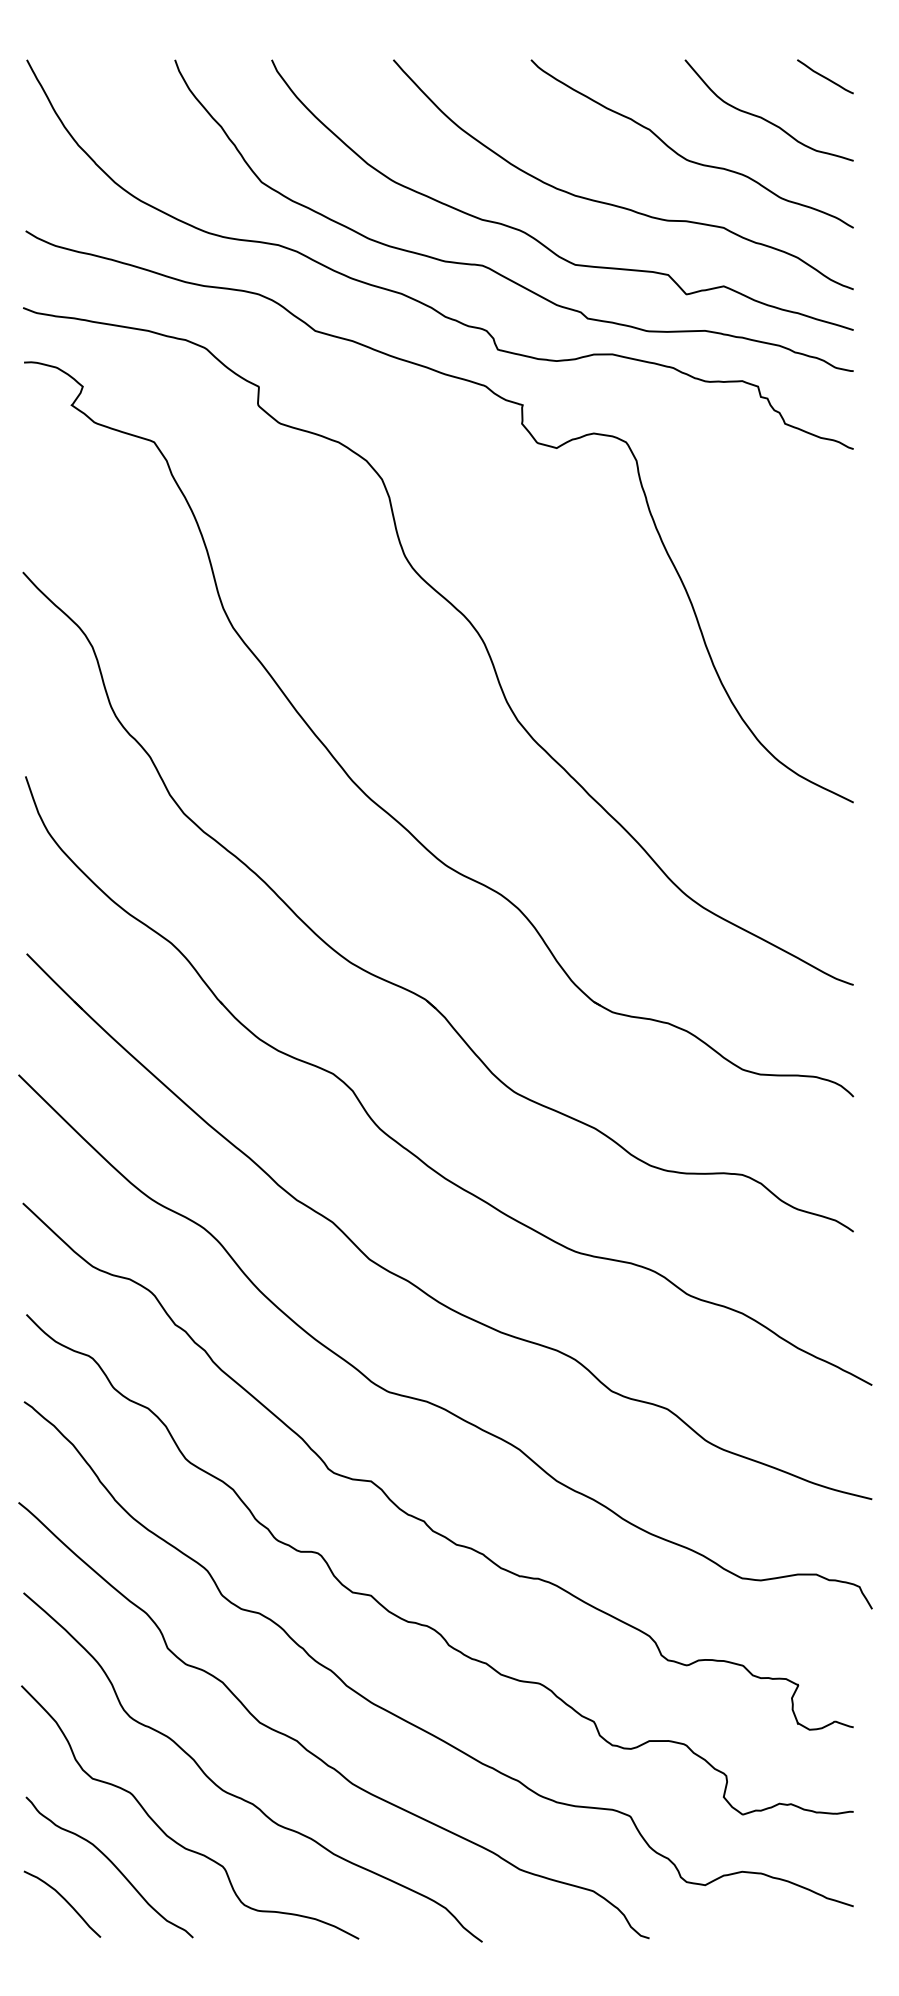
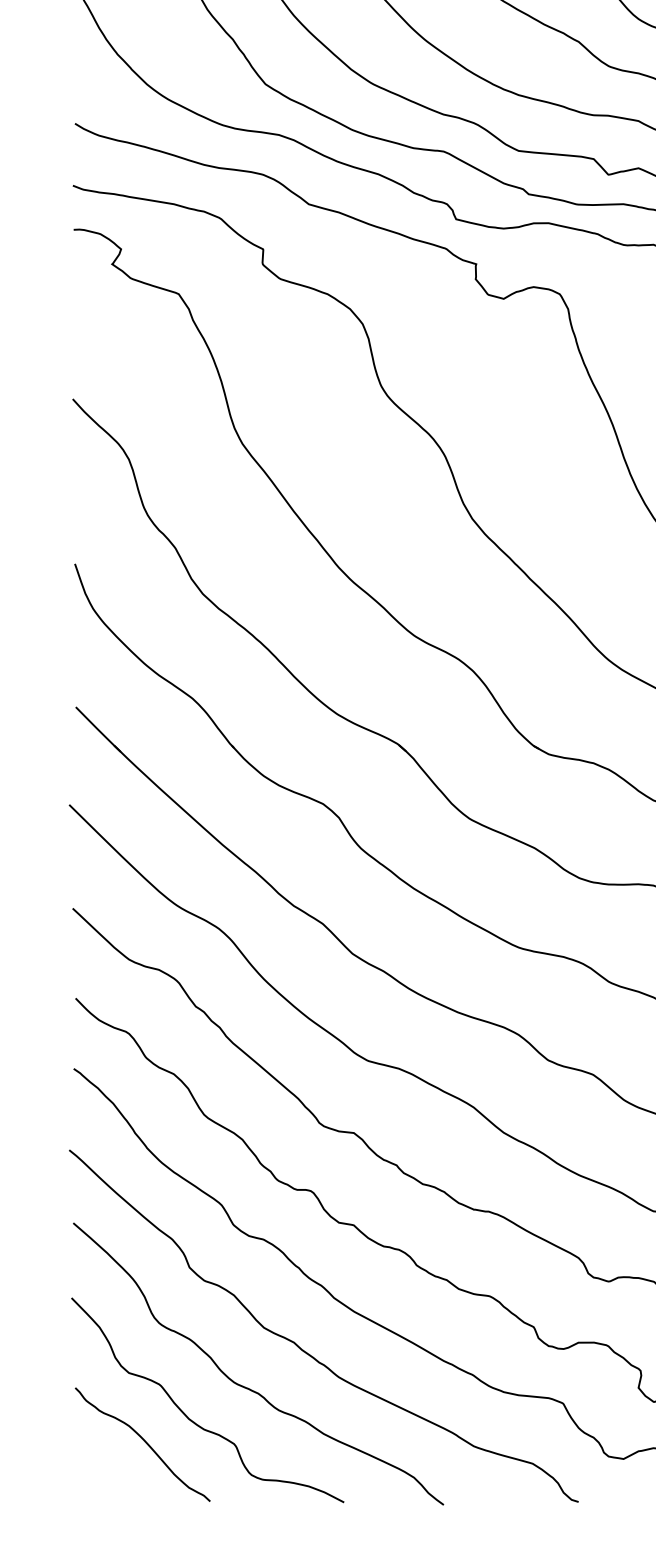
curve: (64, 1900) -> (106, 1471), removed

